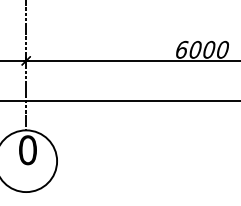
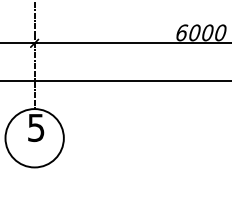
text: (27, 149) -> (35, 127), 0 -> 5

